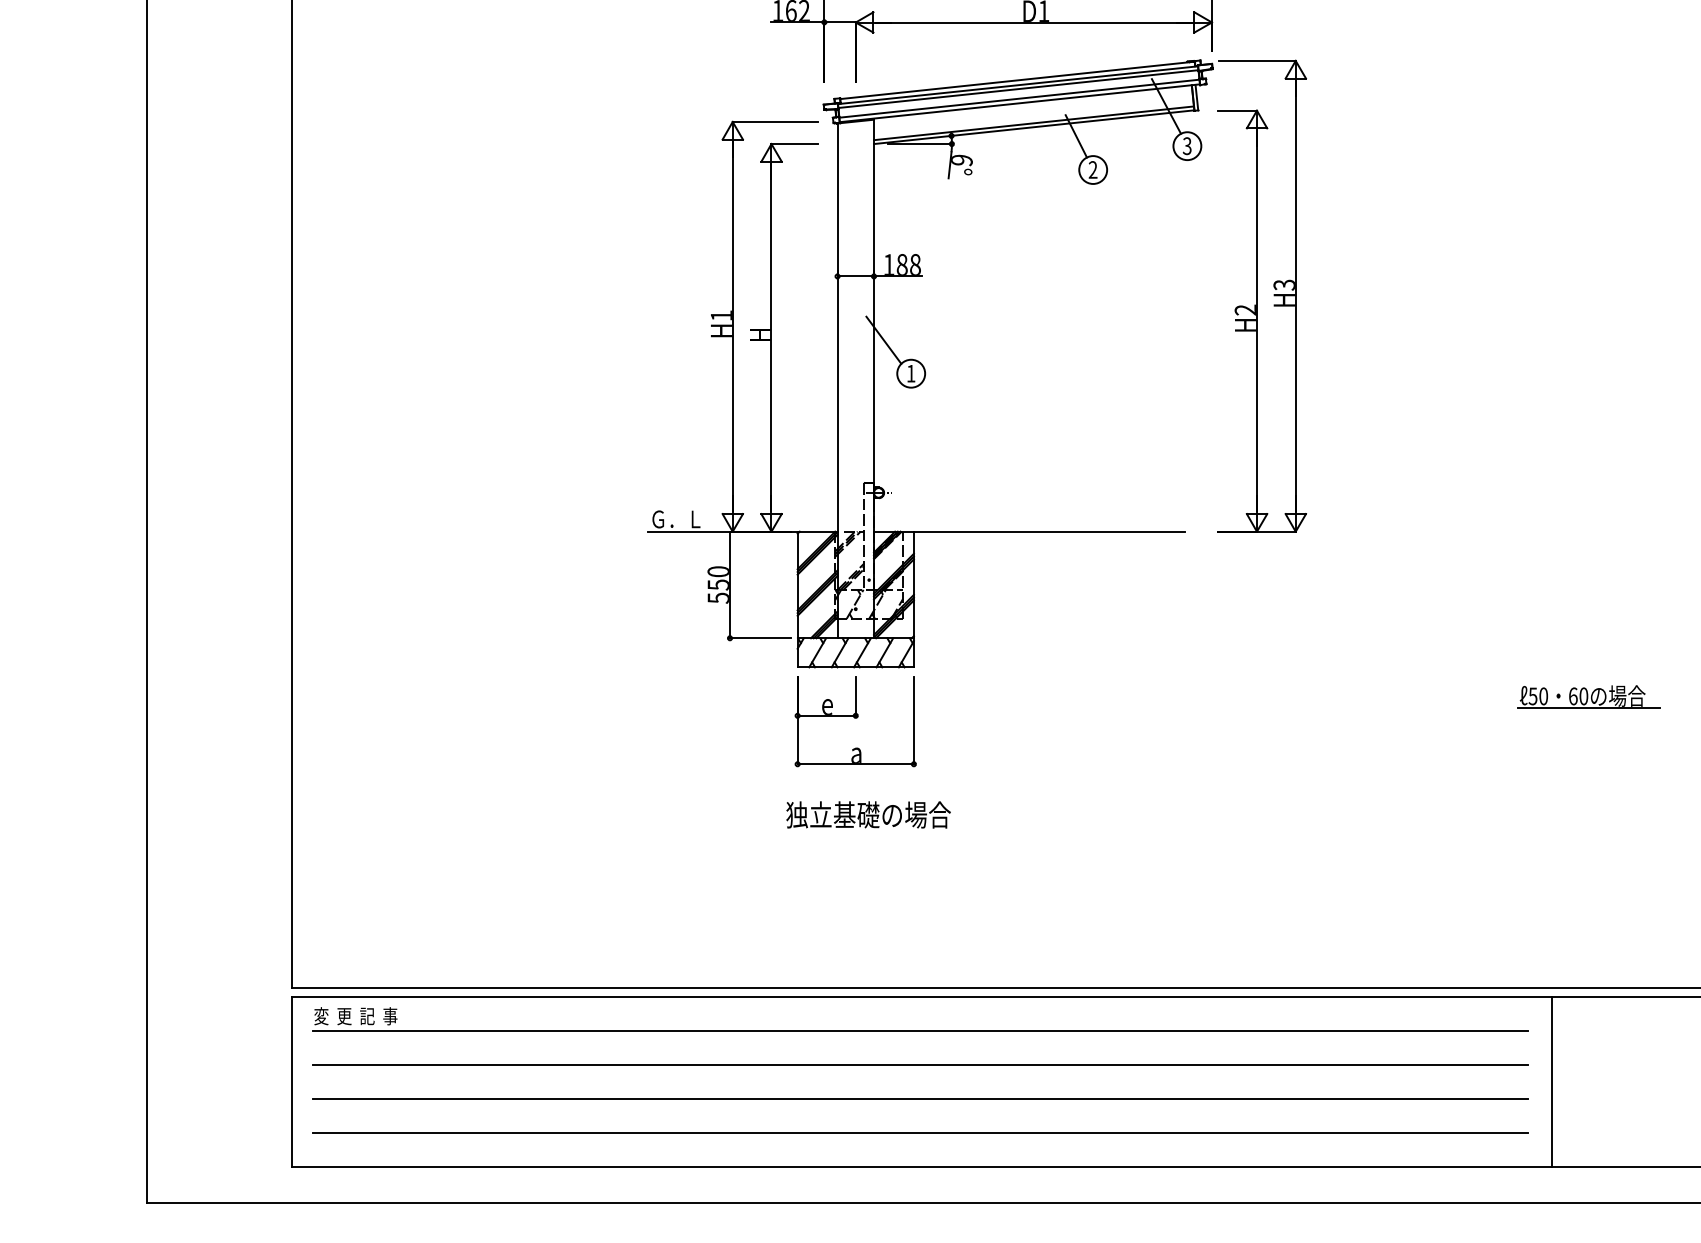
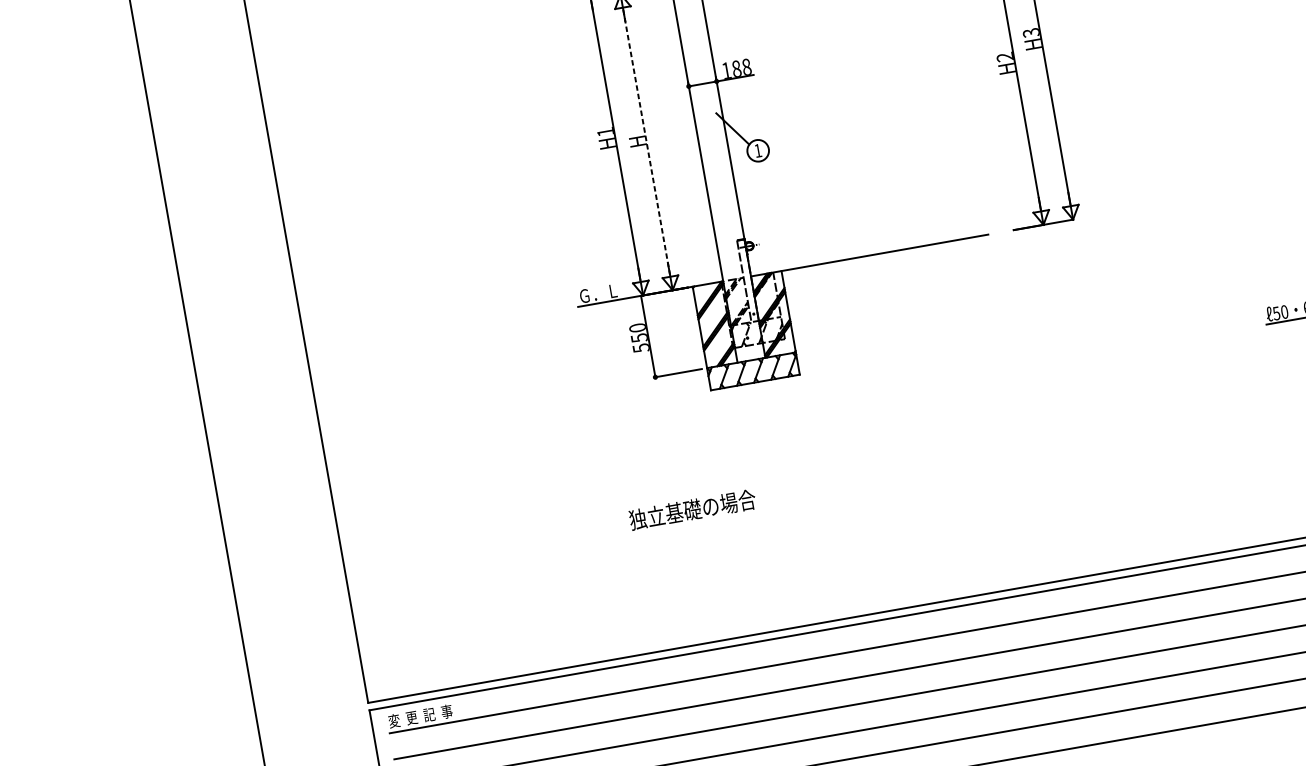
line: (771, 338) -> (646, 142), solid -> dashed
part: (855, 721) -> (762, 423), removed
text: (868, 814) -> (692, 509), moved

